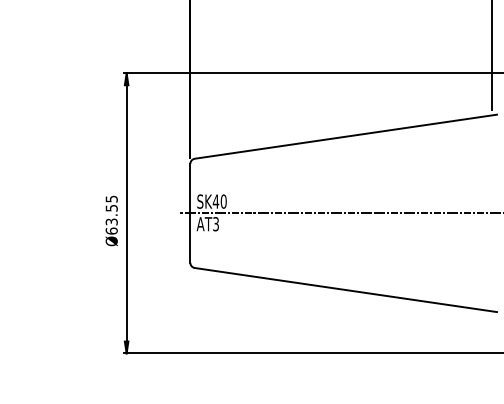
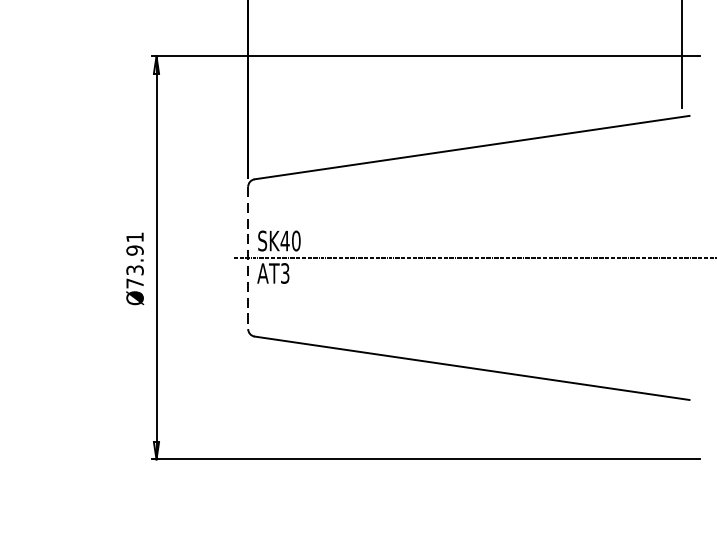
line: (190, 213) -> (248, 258), solid -> dashed
text: (111, 214) -> (134, 259), Ø63.55 -> Ø73.91

